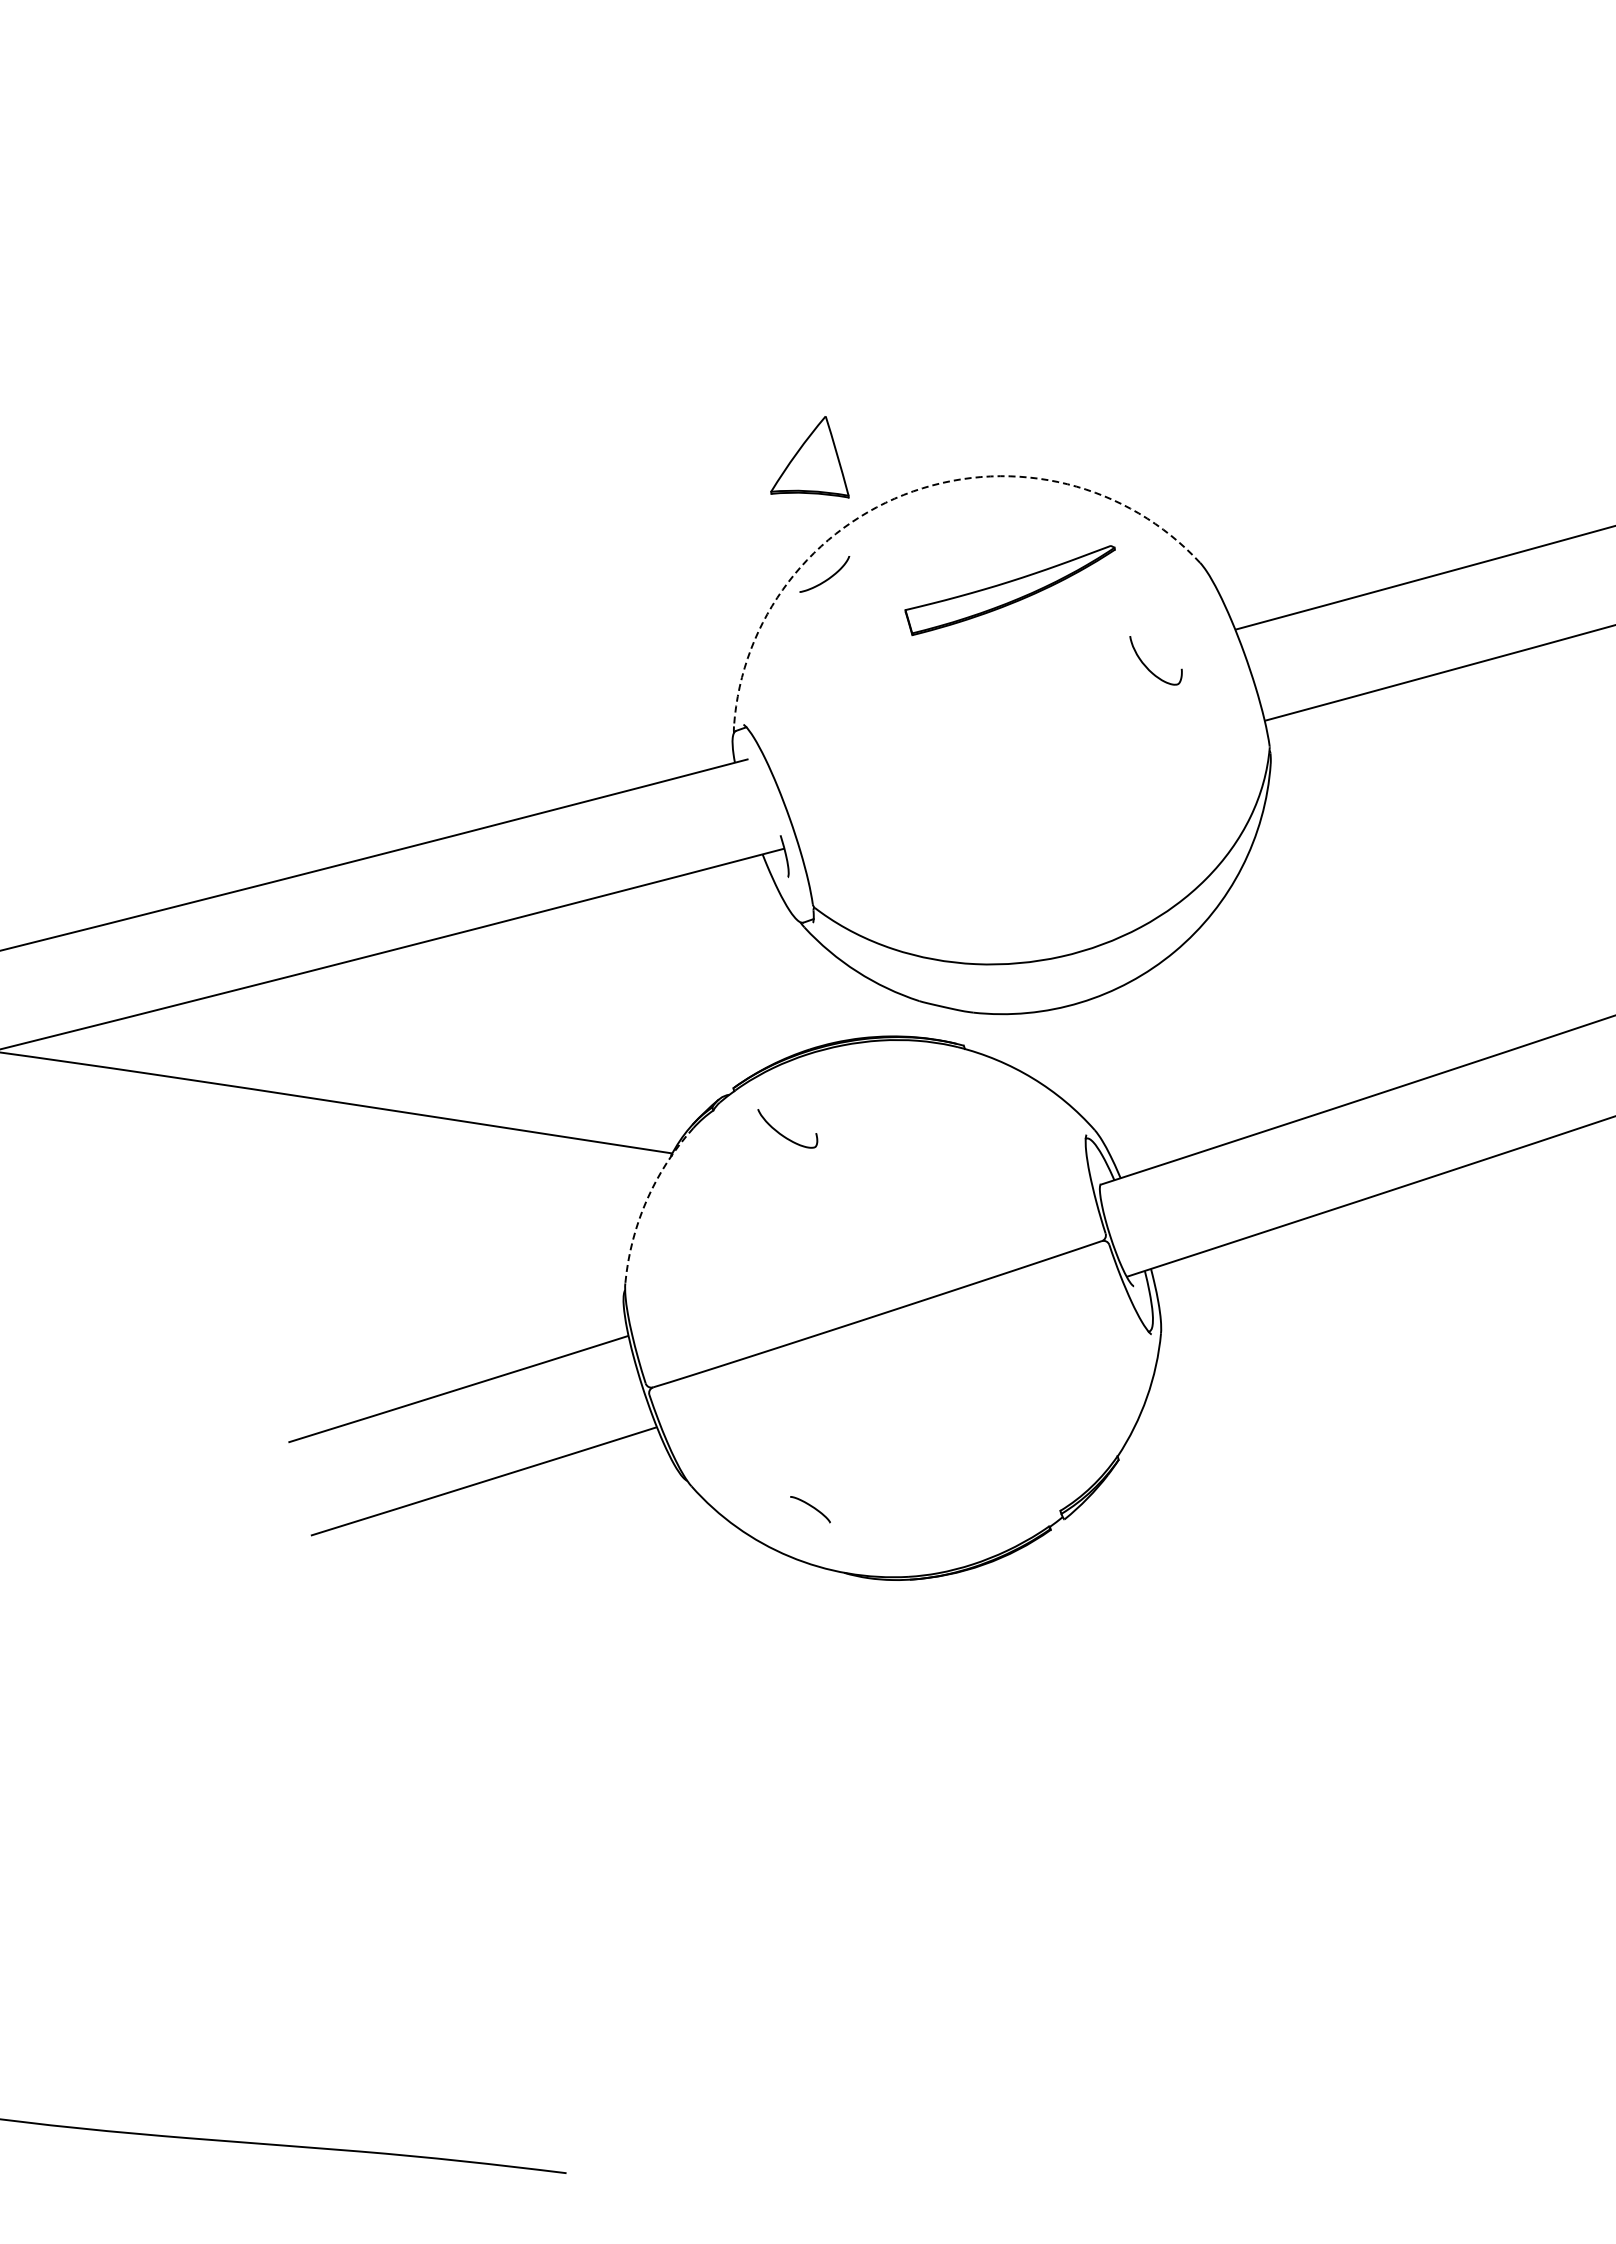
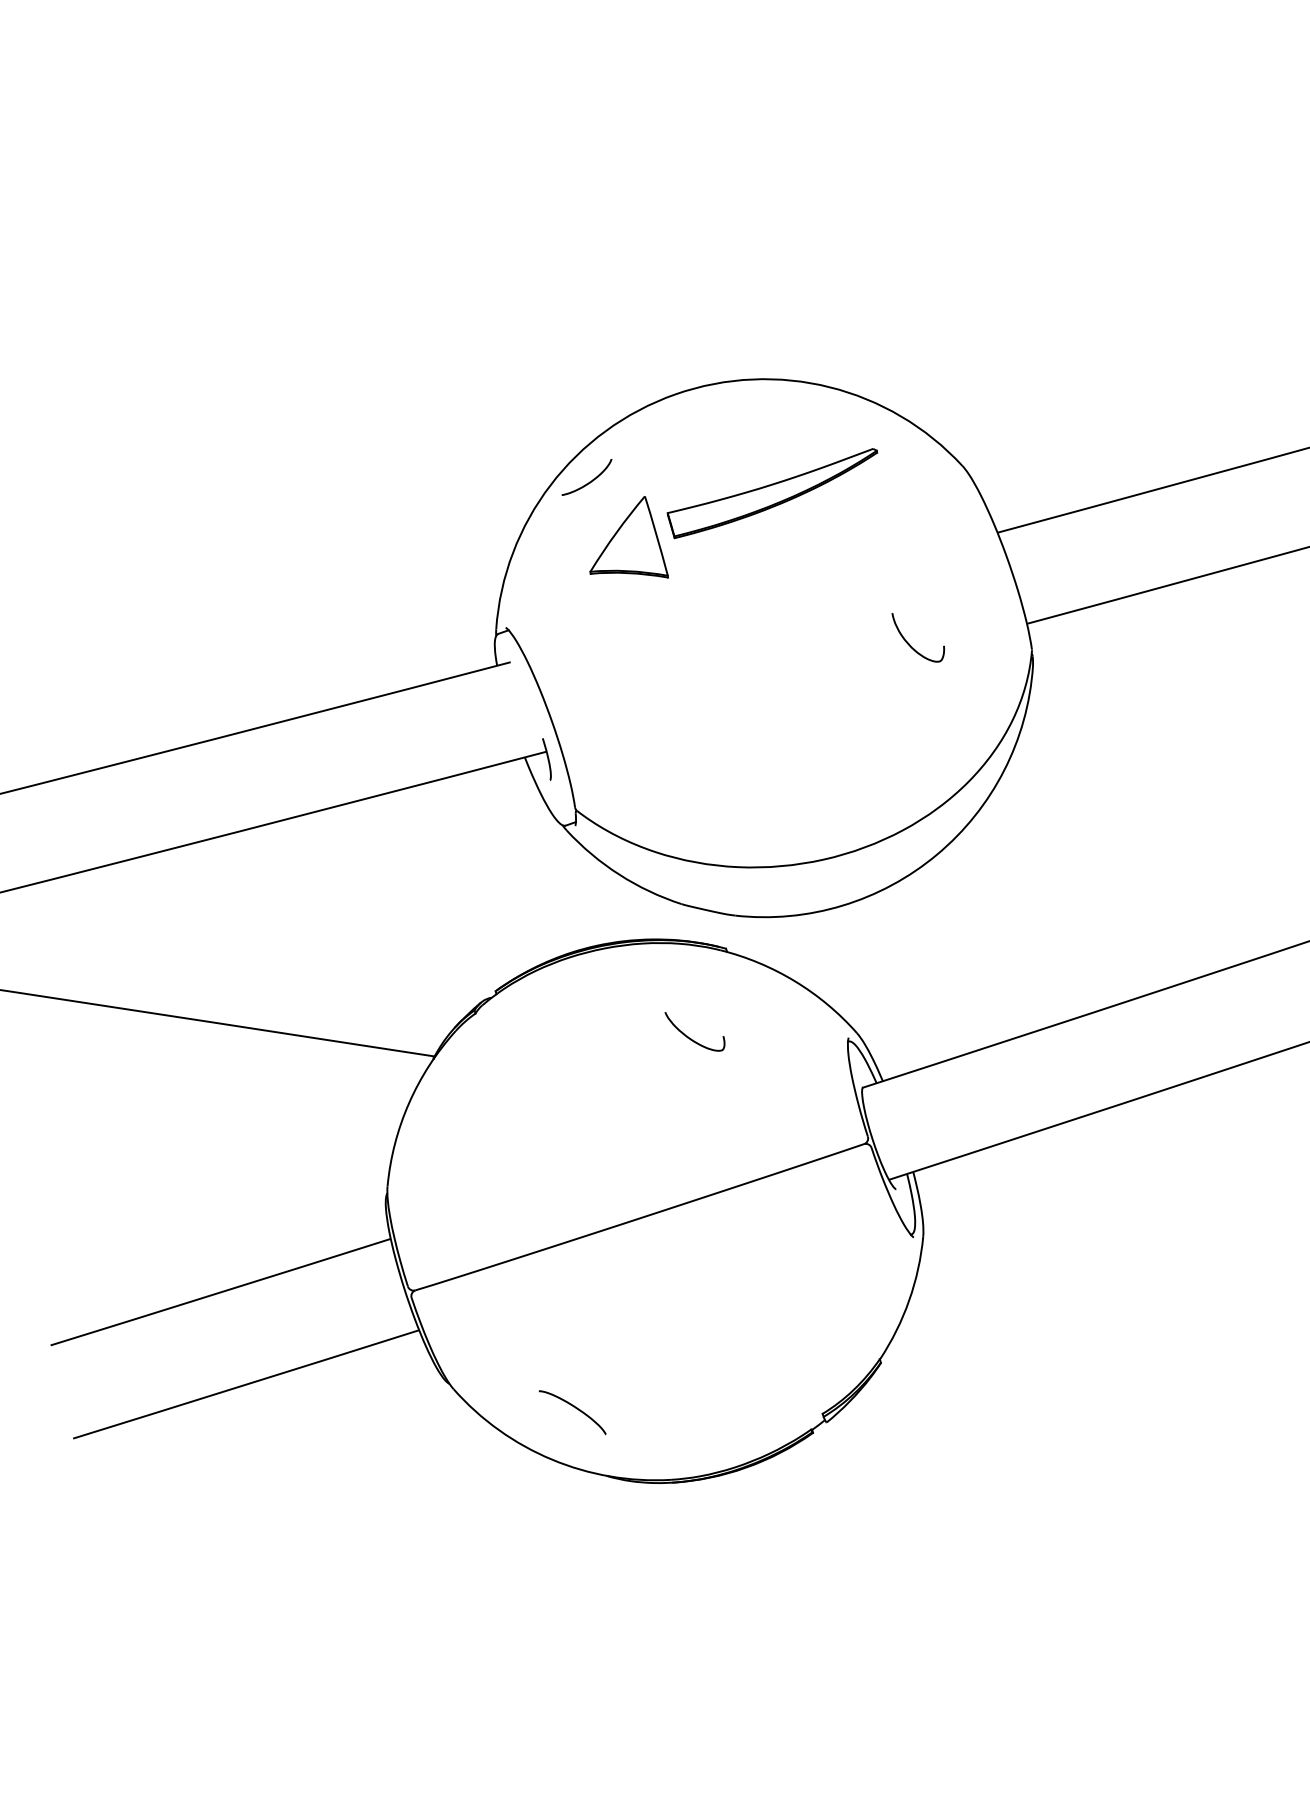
part: (809, 457) -> (628, 537), moved
arc: (913, 491) -> (675, 394), dashed -> solid
curve: (1147, 666) -> (909, 643), moved
curve: (784, 1135) -> (691, 1038), moved
arc: (646, 1200) -> (408, 1103), dashed -> solid
part: (810, 1509) -> (572, 1412), size x1.67

